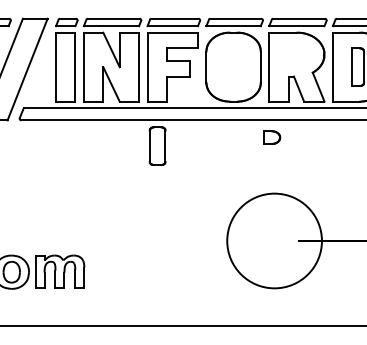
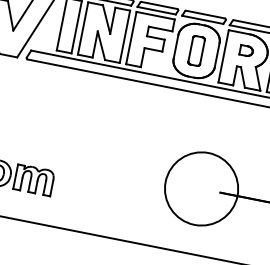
part: (272, 137) -> (246, 50), moved
part: (157, 145) -> (196, 50), moved

